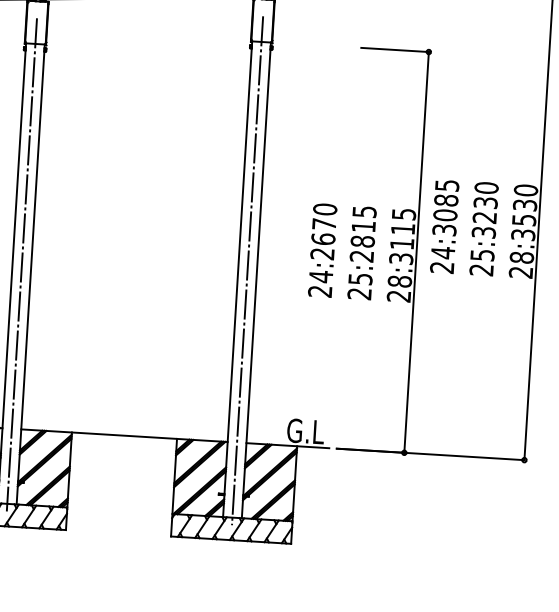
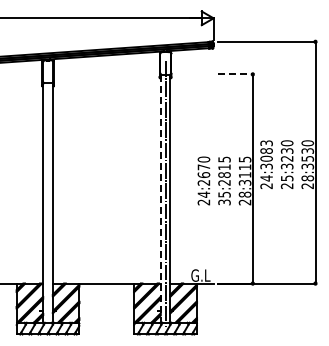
line: (395, 50) -> (235, 74), solid -> dashed
text: (445, 183) -> (265, 142), 24:3085 -> 24:3083
line: (22, 263) -> (48, 197), removed
line: (237, 280) -> (160, 199), solid -> dashed
text: (359, 294) -> (224, 202), 25:2815 -> 35:2815

